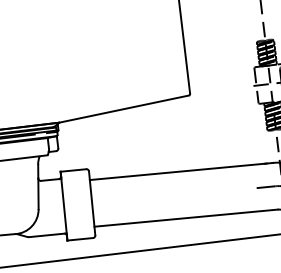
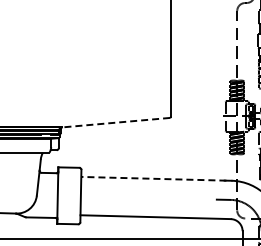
line: (123, 108) -> (115, 122), solid -> dashed
line: (177, 171) -> (153, 178), solid -> dashed

